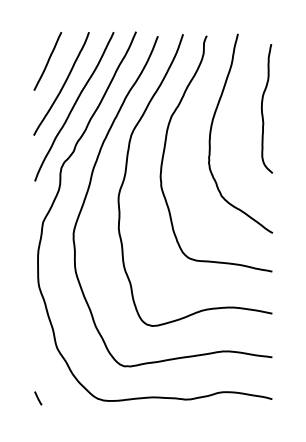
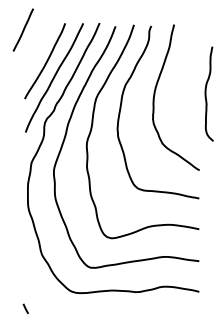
line: (47, 61) -> (23, 30), moved
curve: (262, 108) -> (206, 93), moved
line: (38, 398) -> (26, 308), moved

